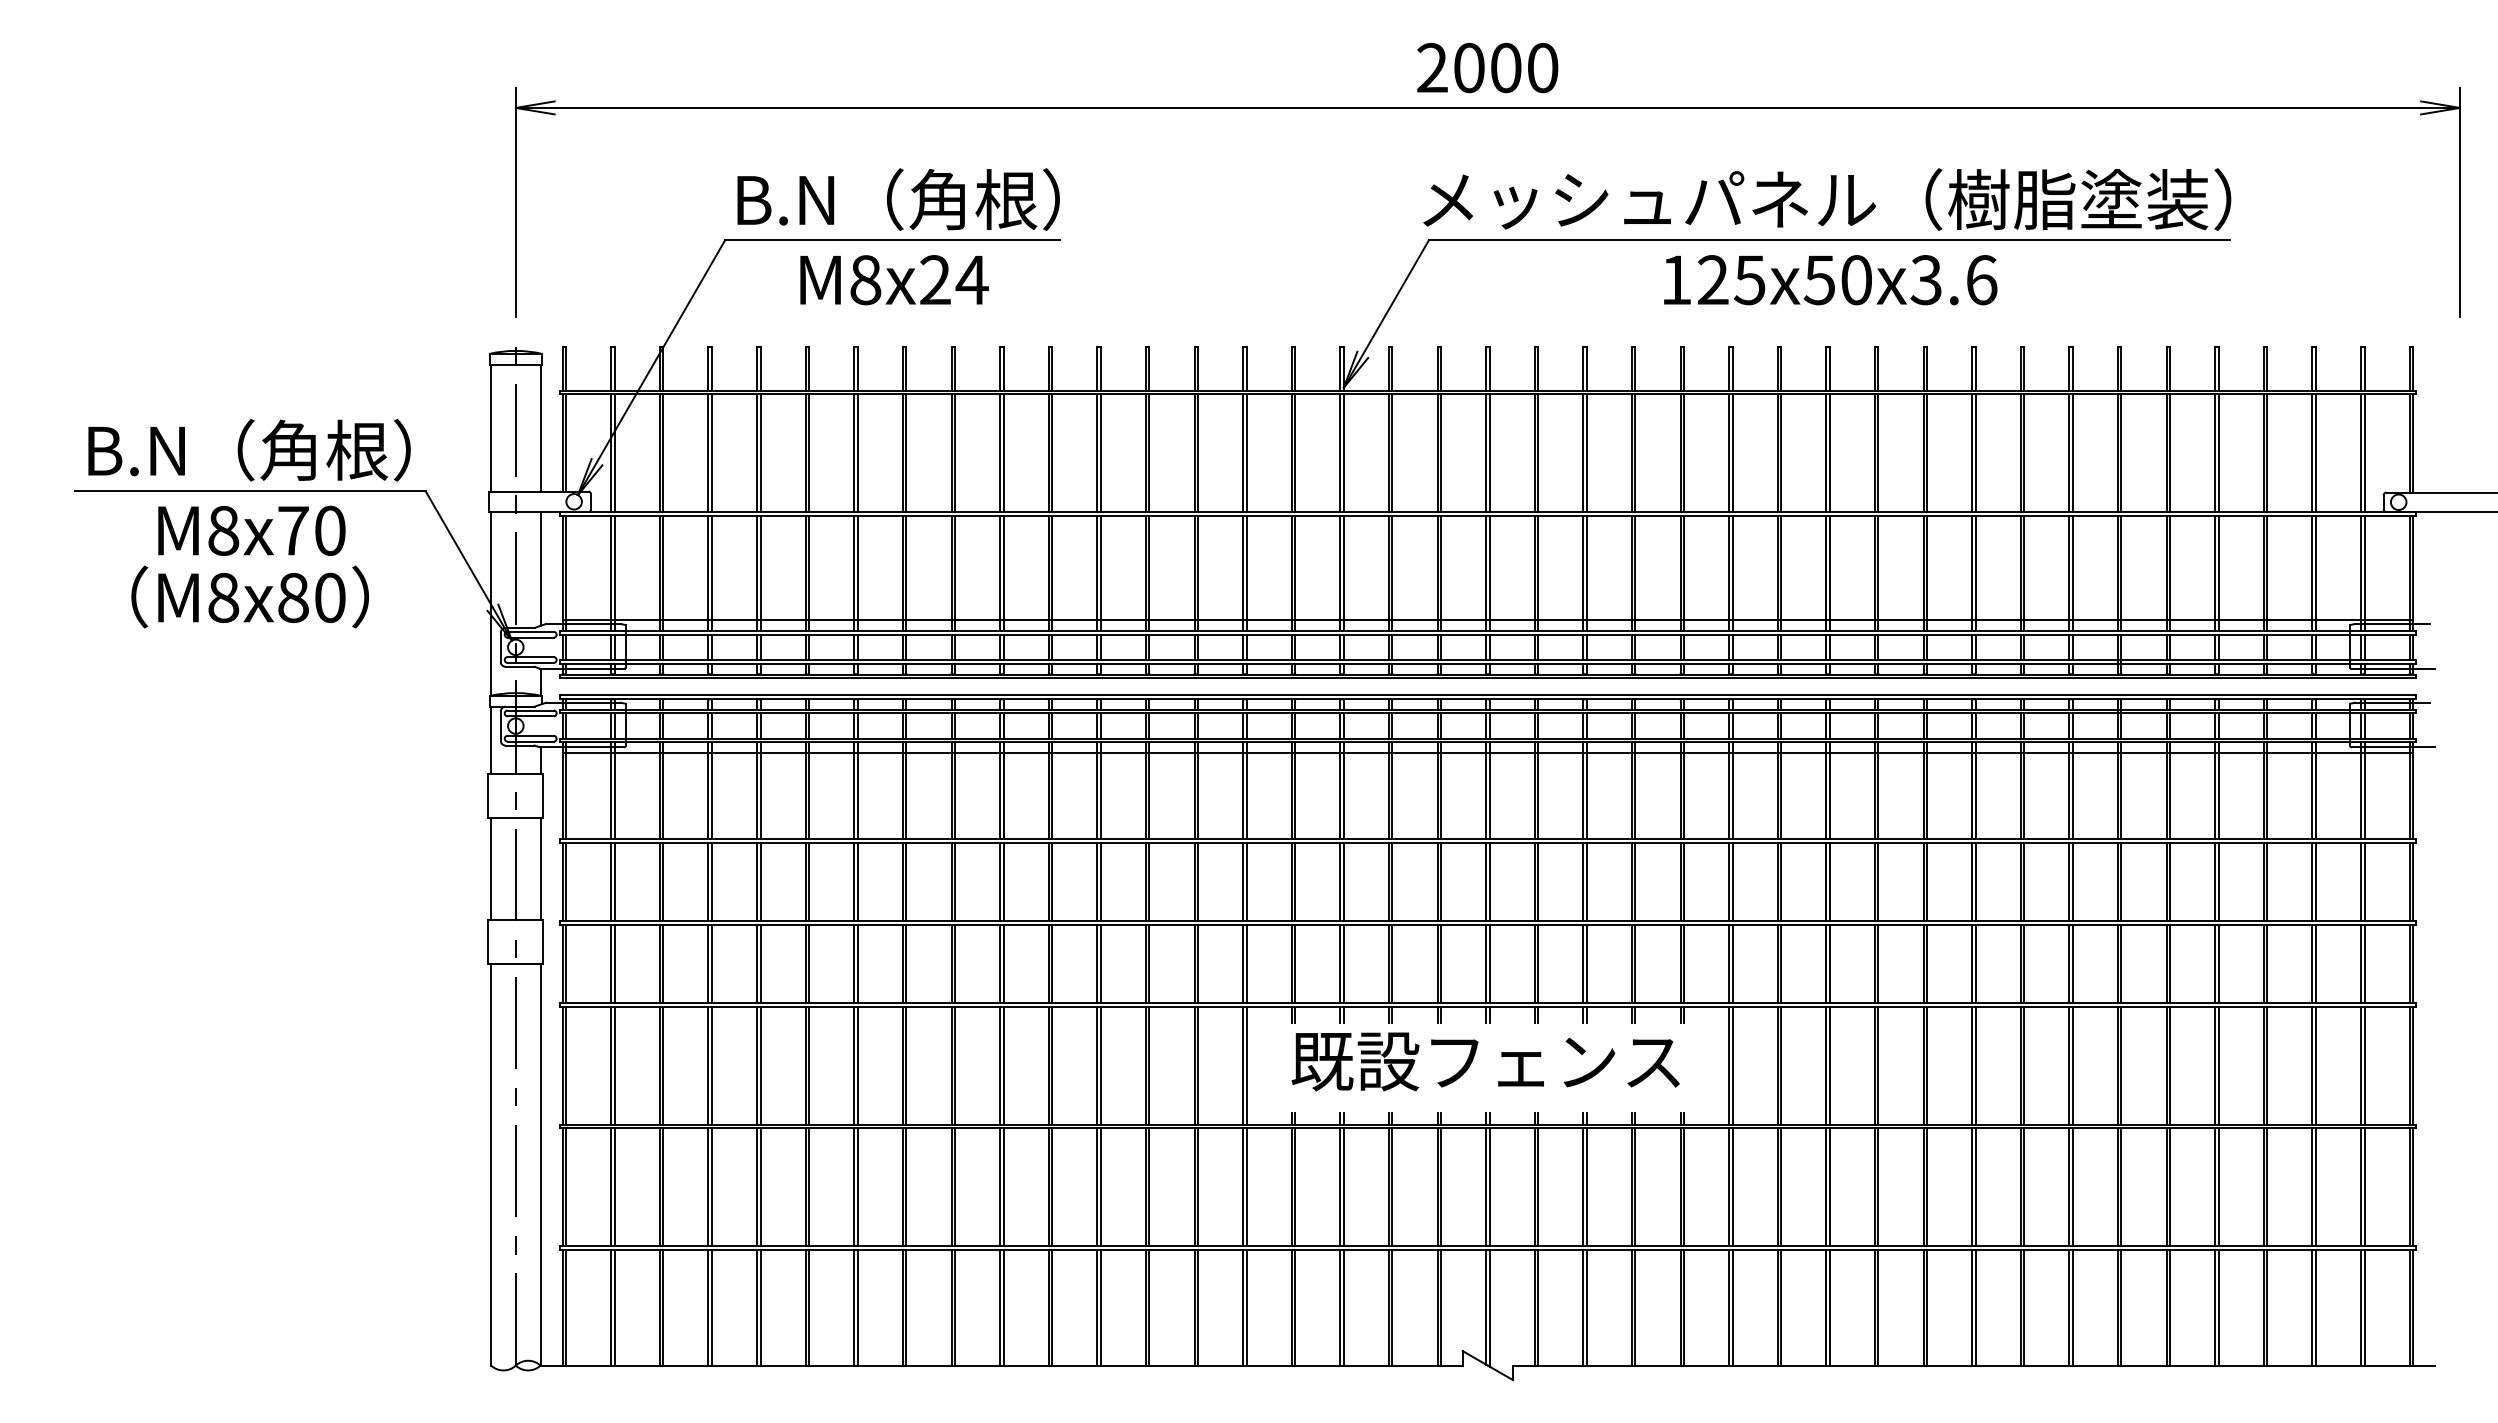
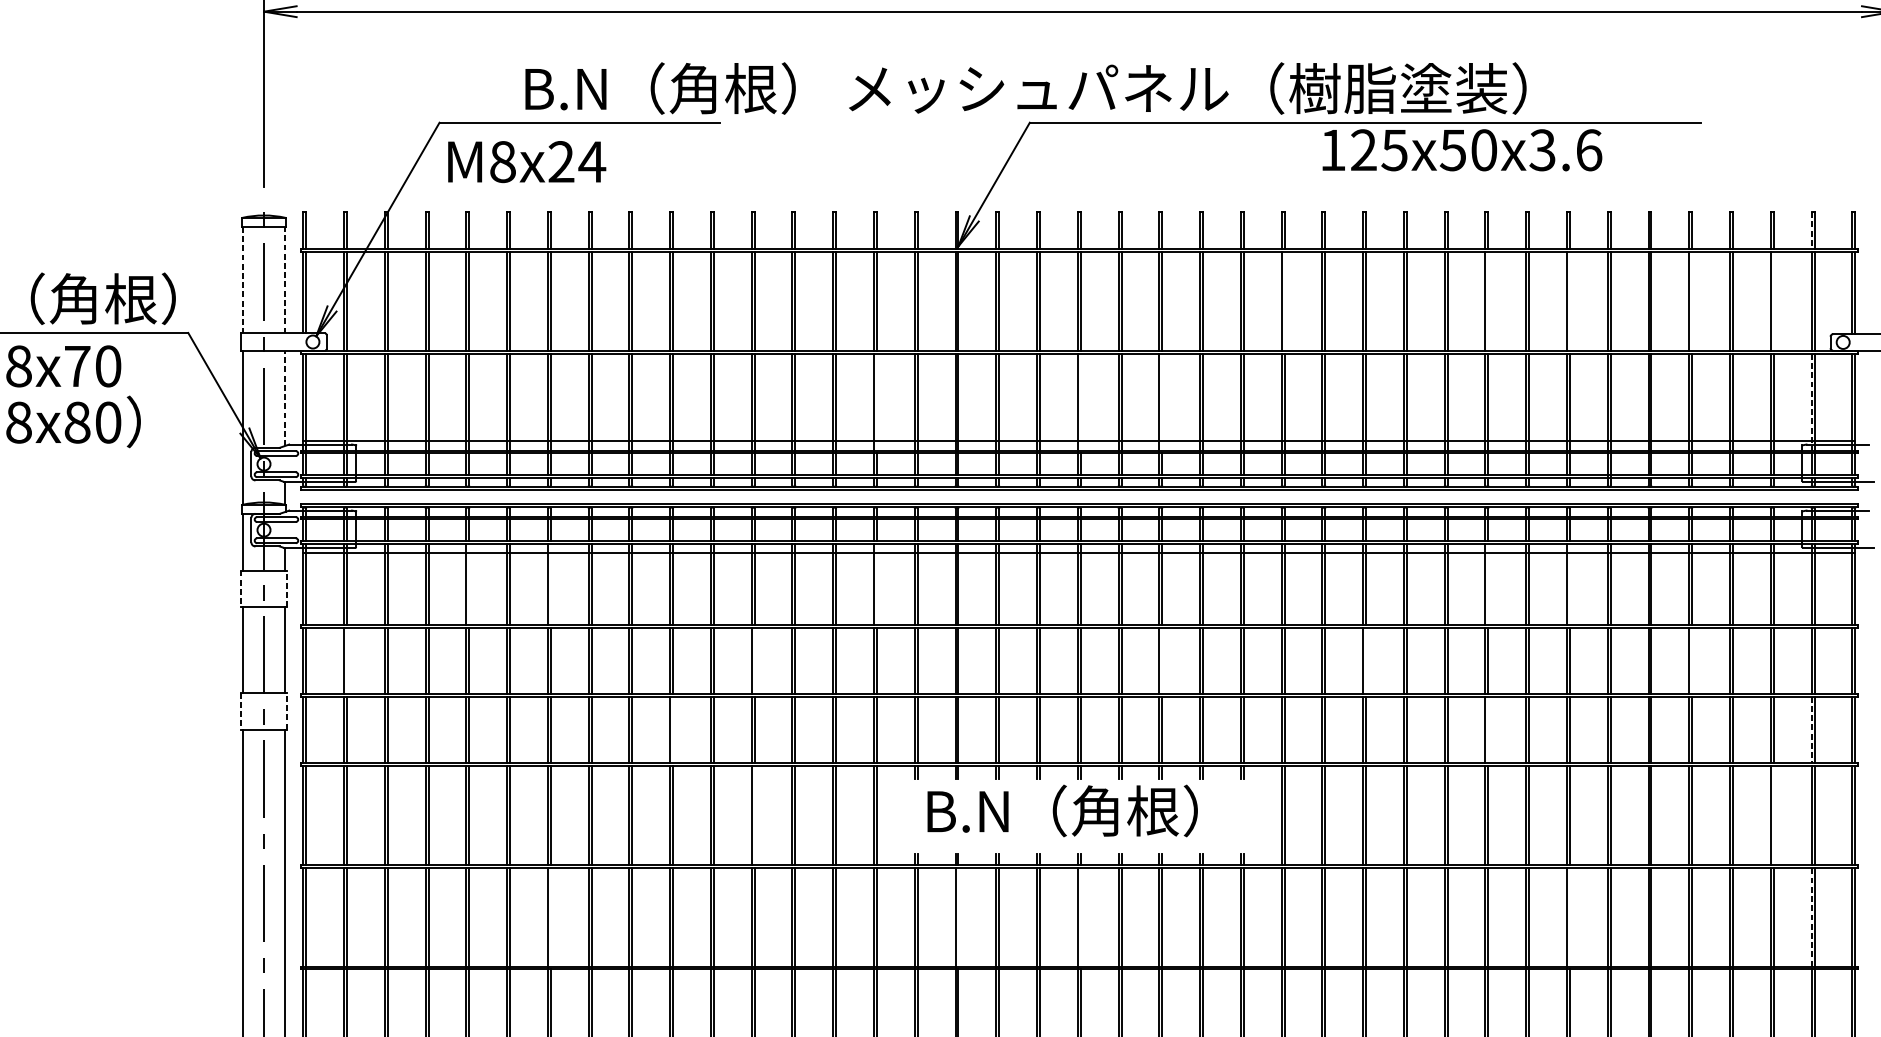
text: (898, 199) -> (660, 88), moved
text: (1827, 199) -> (1188, 88), moved
text: (894, 280) -> (527, 162), moved
text: (1830, 280) -> (1462, 150), moved
line: (2360, 368) -> (1811, 230), solid -> dashed
line: (491, 428) -> (243, 280), solid -> dashed
line: (540, 428) -> (284, 280), solid -> dashed
line: (1732, 453) -> (1284, 301), removed
line: (1975, 453) -> (1488, 301), removed
line: (2072, 453) -> (1569, 301), removed
line: (2218, 453) -> (1692, 301), removed
line: (2315, 453) -> (1773, 301), removed
line: (540, 568) -> (284, 397), solid -> dashed
line: (1246, 573) -> (876, 402), removed
line: (1489, 573) -> (1080, 402), removed
line: (1586, 573) -> (1162, 402), removed
line: (2360, 573) -> (1811, 402), solid -> dashed
line: (760, 790) -> (469, 584), removed
line: (857, 790) -> (550, 584), removed
line: (1246, 790) -> (876, 584), removed
line: (1975, 790) -> (1488, 584), removed
line: (2072, 790) -> (1569, 584), removed
line: (488, 796) -> (241, 589), solid -> dashed
line: (543, 796) -> (287, 589), solid -> dashed
line: (614, 881) -> (346, 660), removed
line: (1100, 881) -> (754, 660), removed
line: (1586, 881) -> (1162, 660), removed
line: (1829, 881) -> (1365, 660), removed
line: (2218, 881) -> (1692, 660), removed
line: (488, 941) -> (241, 710), solid -> dashed
line: (543, 941) -> (287, 710), solid -> dashed
line: (1003, 963) -> (673, 729), removed
line: (1975, 963) -> (1488, 729), removed
line: (2360, 964) -> (1811, 730), solid -> dashed
text: (1485, 1060) -> (1077, 810), 既設フェンス -> B.N（角根）
line: (1100, 1065) -> (754, 814), removed
line: (2315, 1065) -> (1773, 814), removed
line: (2360, 1186) -> (1811, 916), solid -> dashed
line: (857, 1187) -> (550, 917), removed
line: (1343, 1187) -> (958, 917), removed
line: (1489, 1187) -> (1080, 917), removed
line: (2072, 1187) -> (1569, 917), removed

